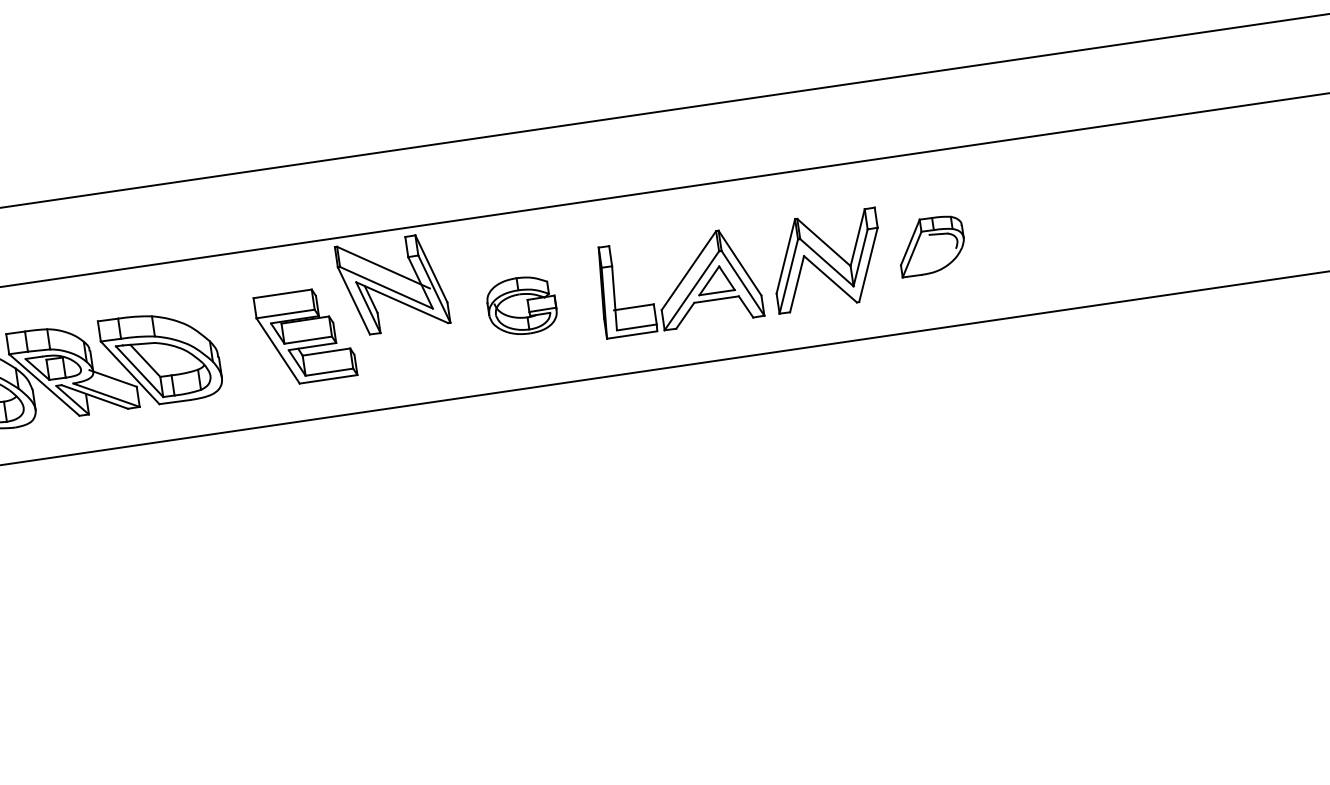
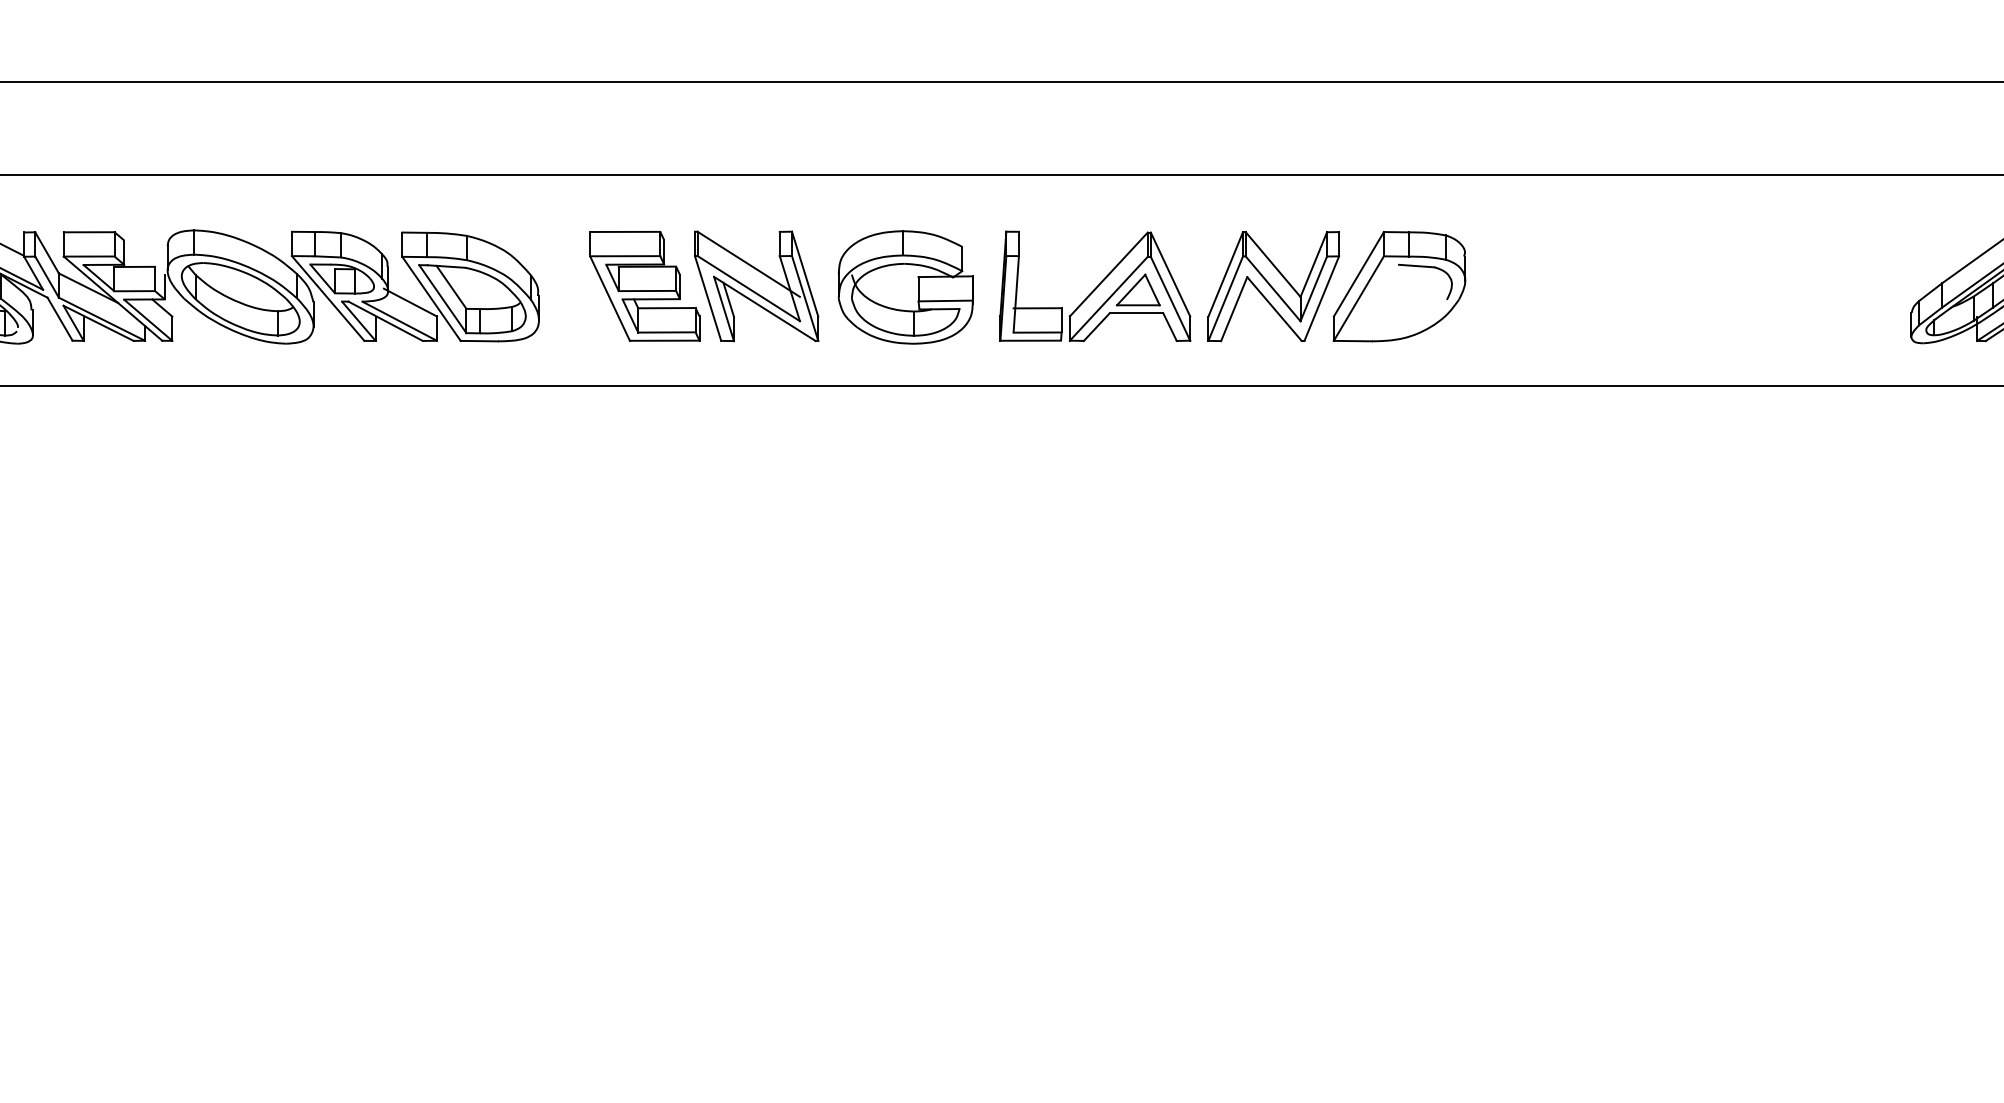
part: (931, 245) -> (1399, 286), size x1.67
part: (392, 285) -> (756, 286), moved
part: (521, 306) -> (905, 287), size x1.67

